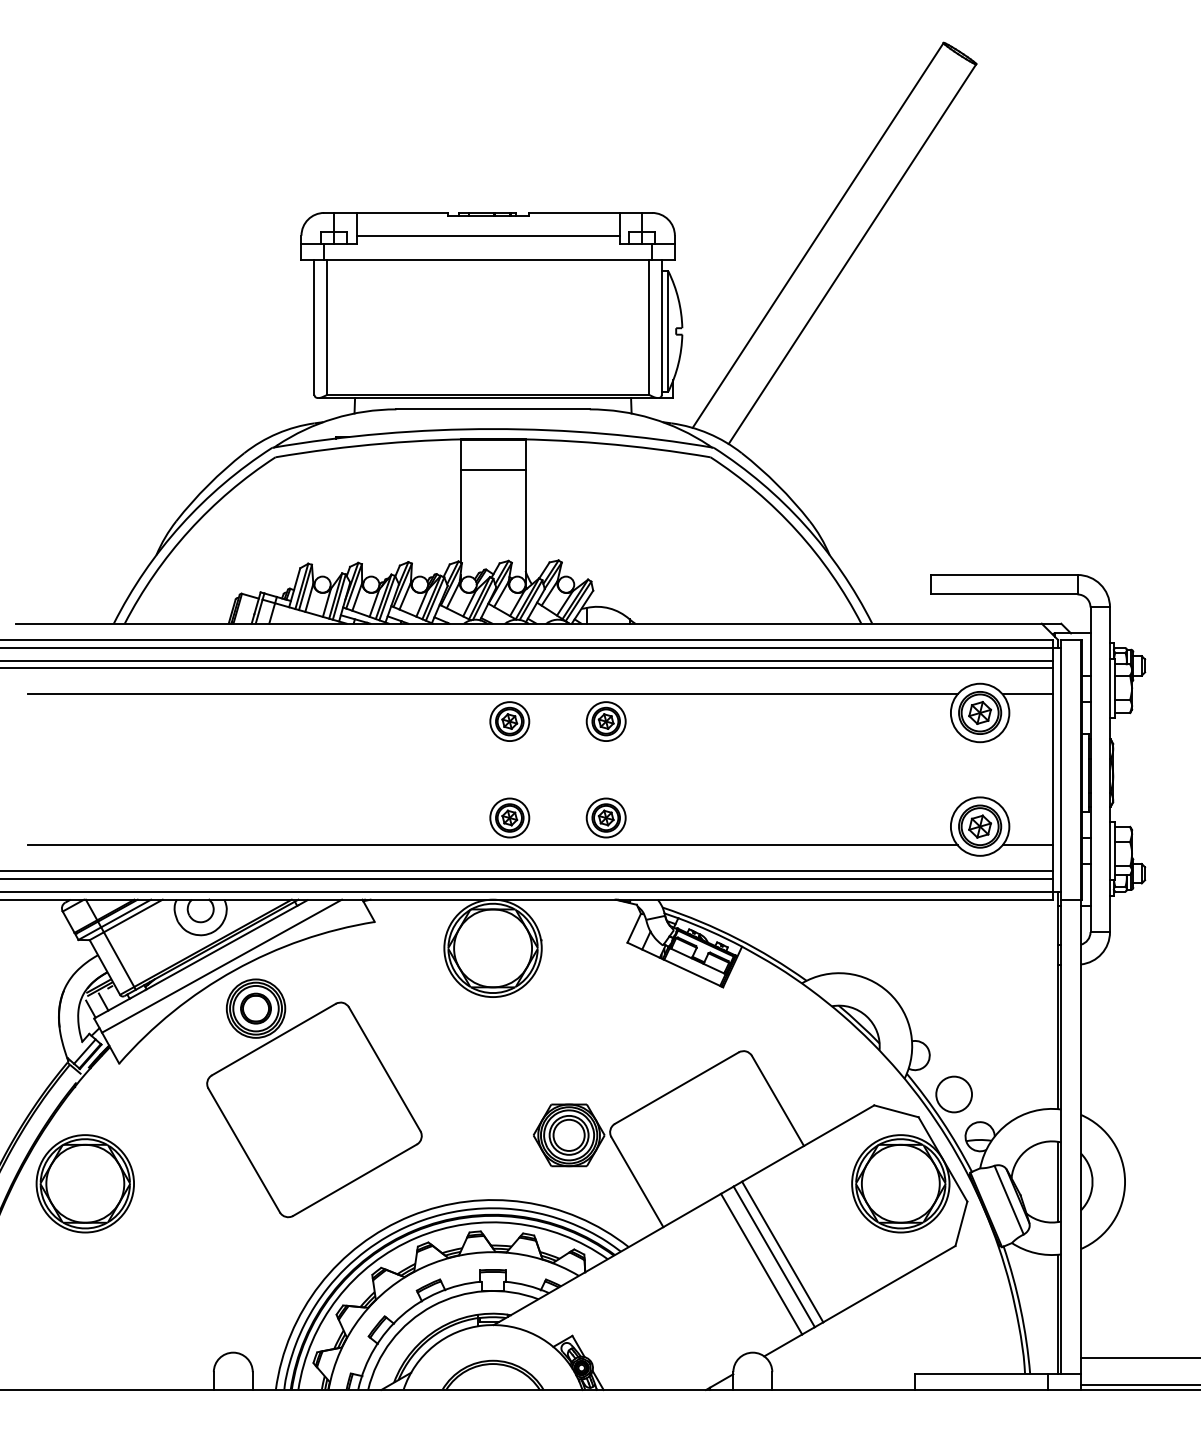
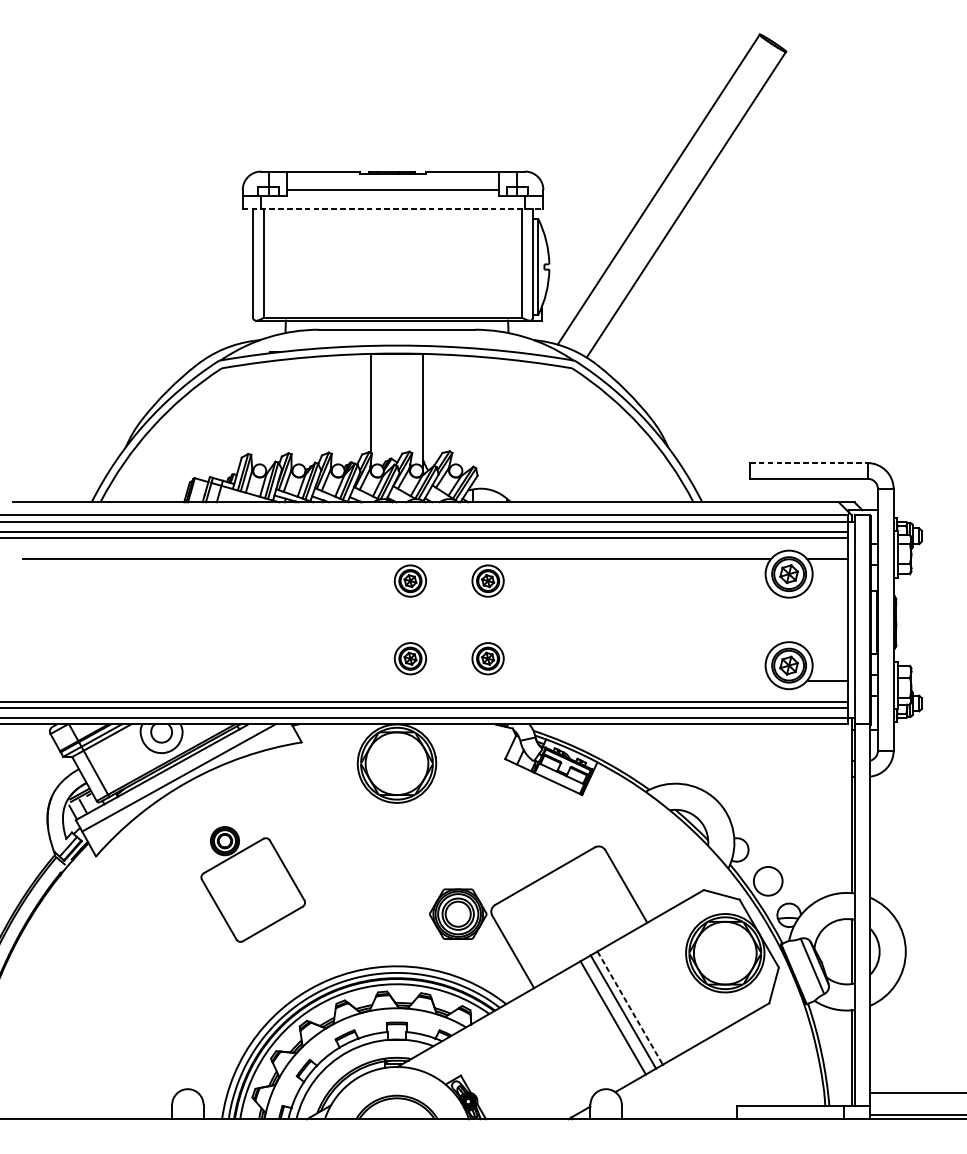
line: (488, 260) -> (393, 209), solid -> dashed
line: (492, 470) -> (396, 378), removed
line: (1004, 574) -> (808, 462), solid -> dashed
line: (492, 845) -> (396, 680), removed
part: (314, 1098) -> (253, 884), size x0.6
part: (84, 1183) -> (68, 952), removed
line: (782, 1252) -> (630, 1008), solid -> dashed

